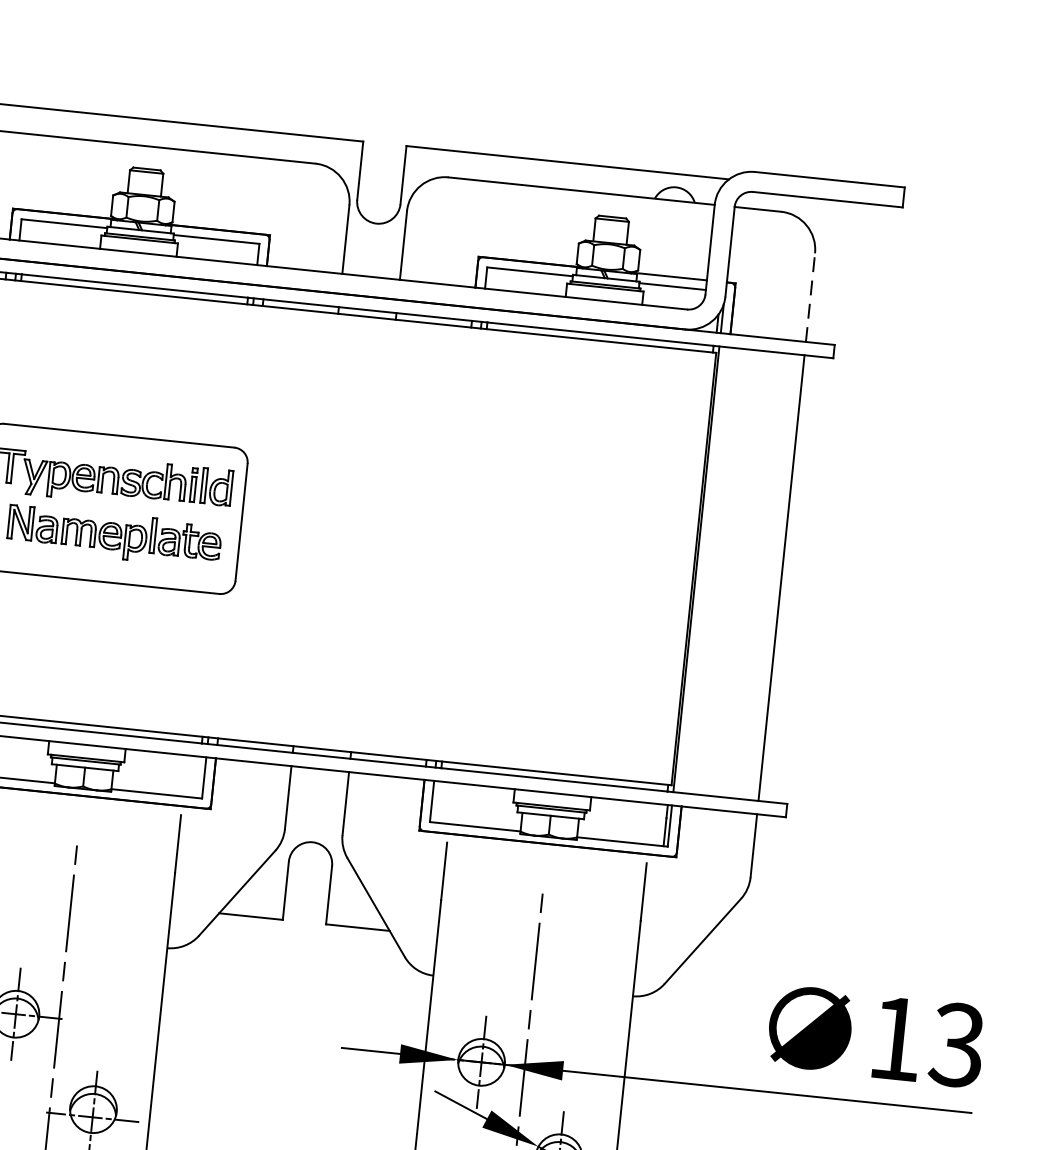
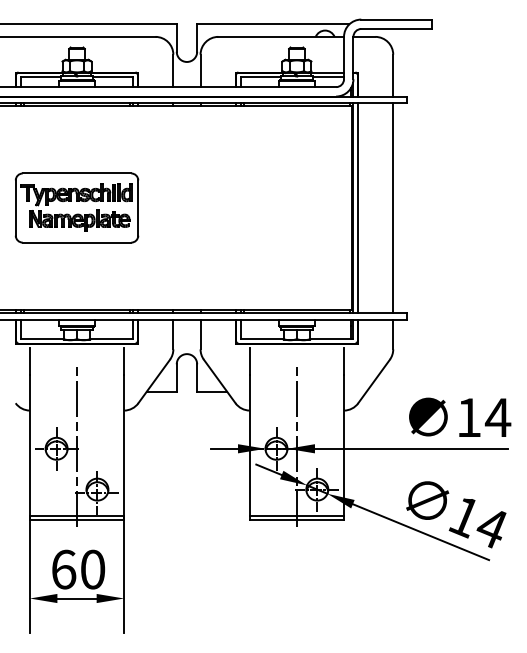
line: (811, 297) -> (393, 75), dashed -> solid
line: (705, 569) -> (357, 207), added
text: (956, 1044) -> (497, 417), 13 -> 14

